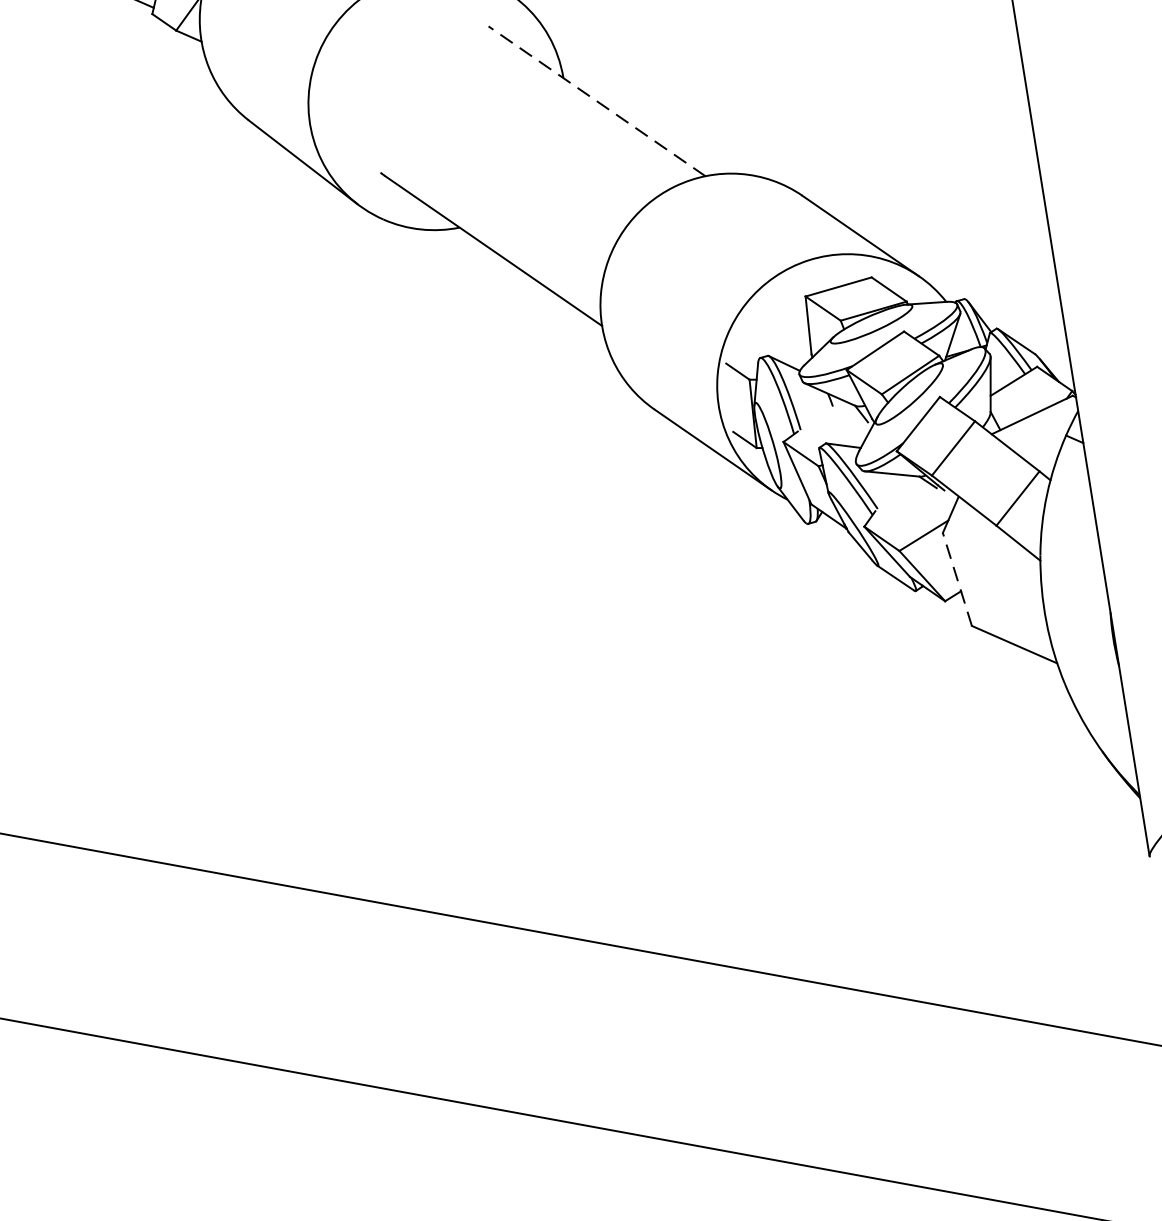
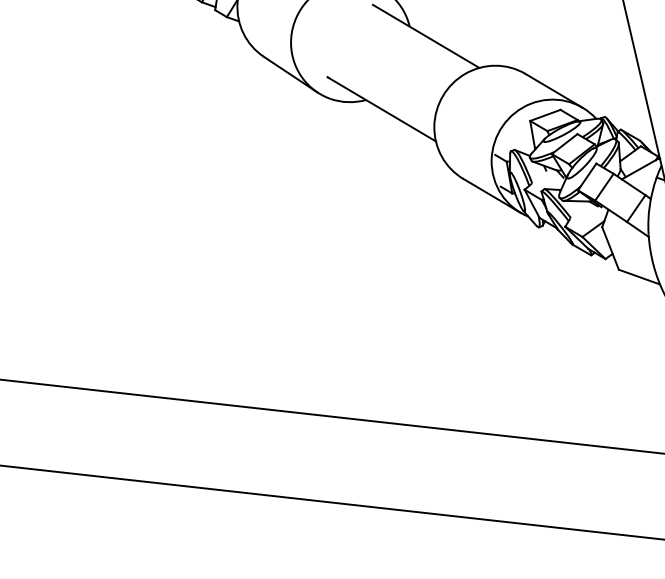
line: (597, 101) -> (426, 36), dashed -> solid
line: (957, 579) -> (610, 248), dashed -> solid

